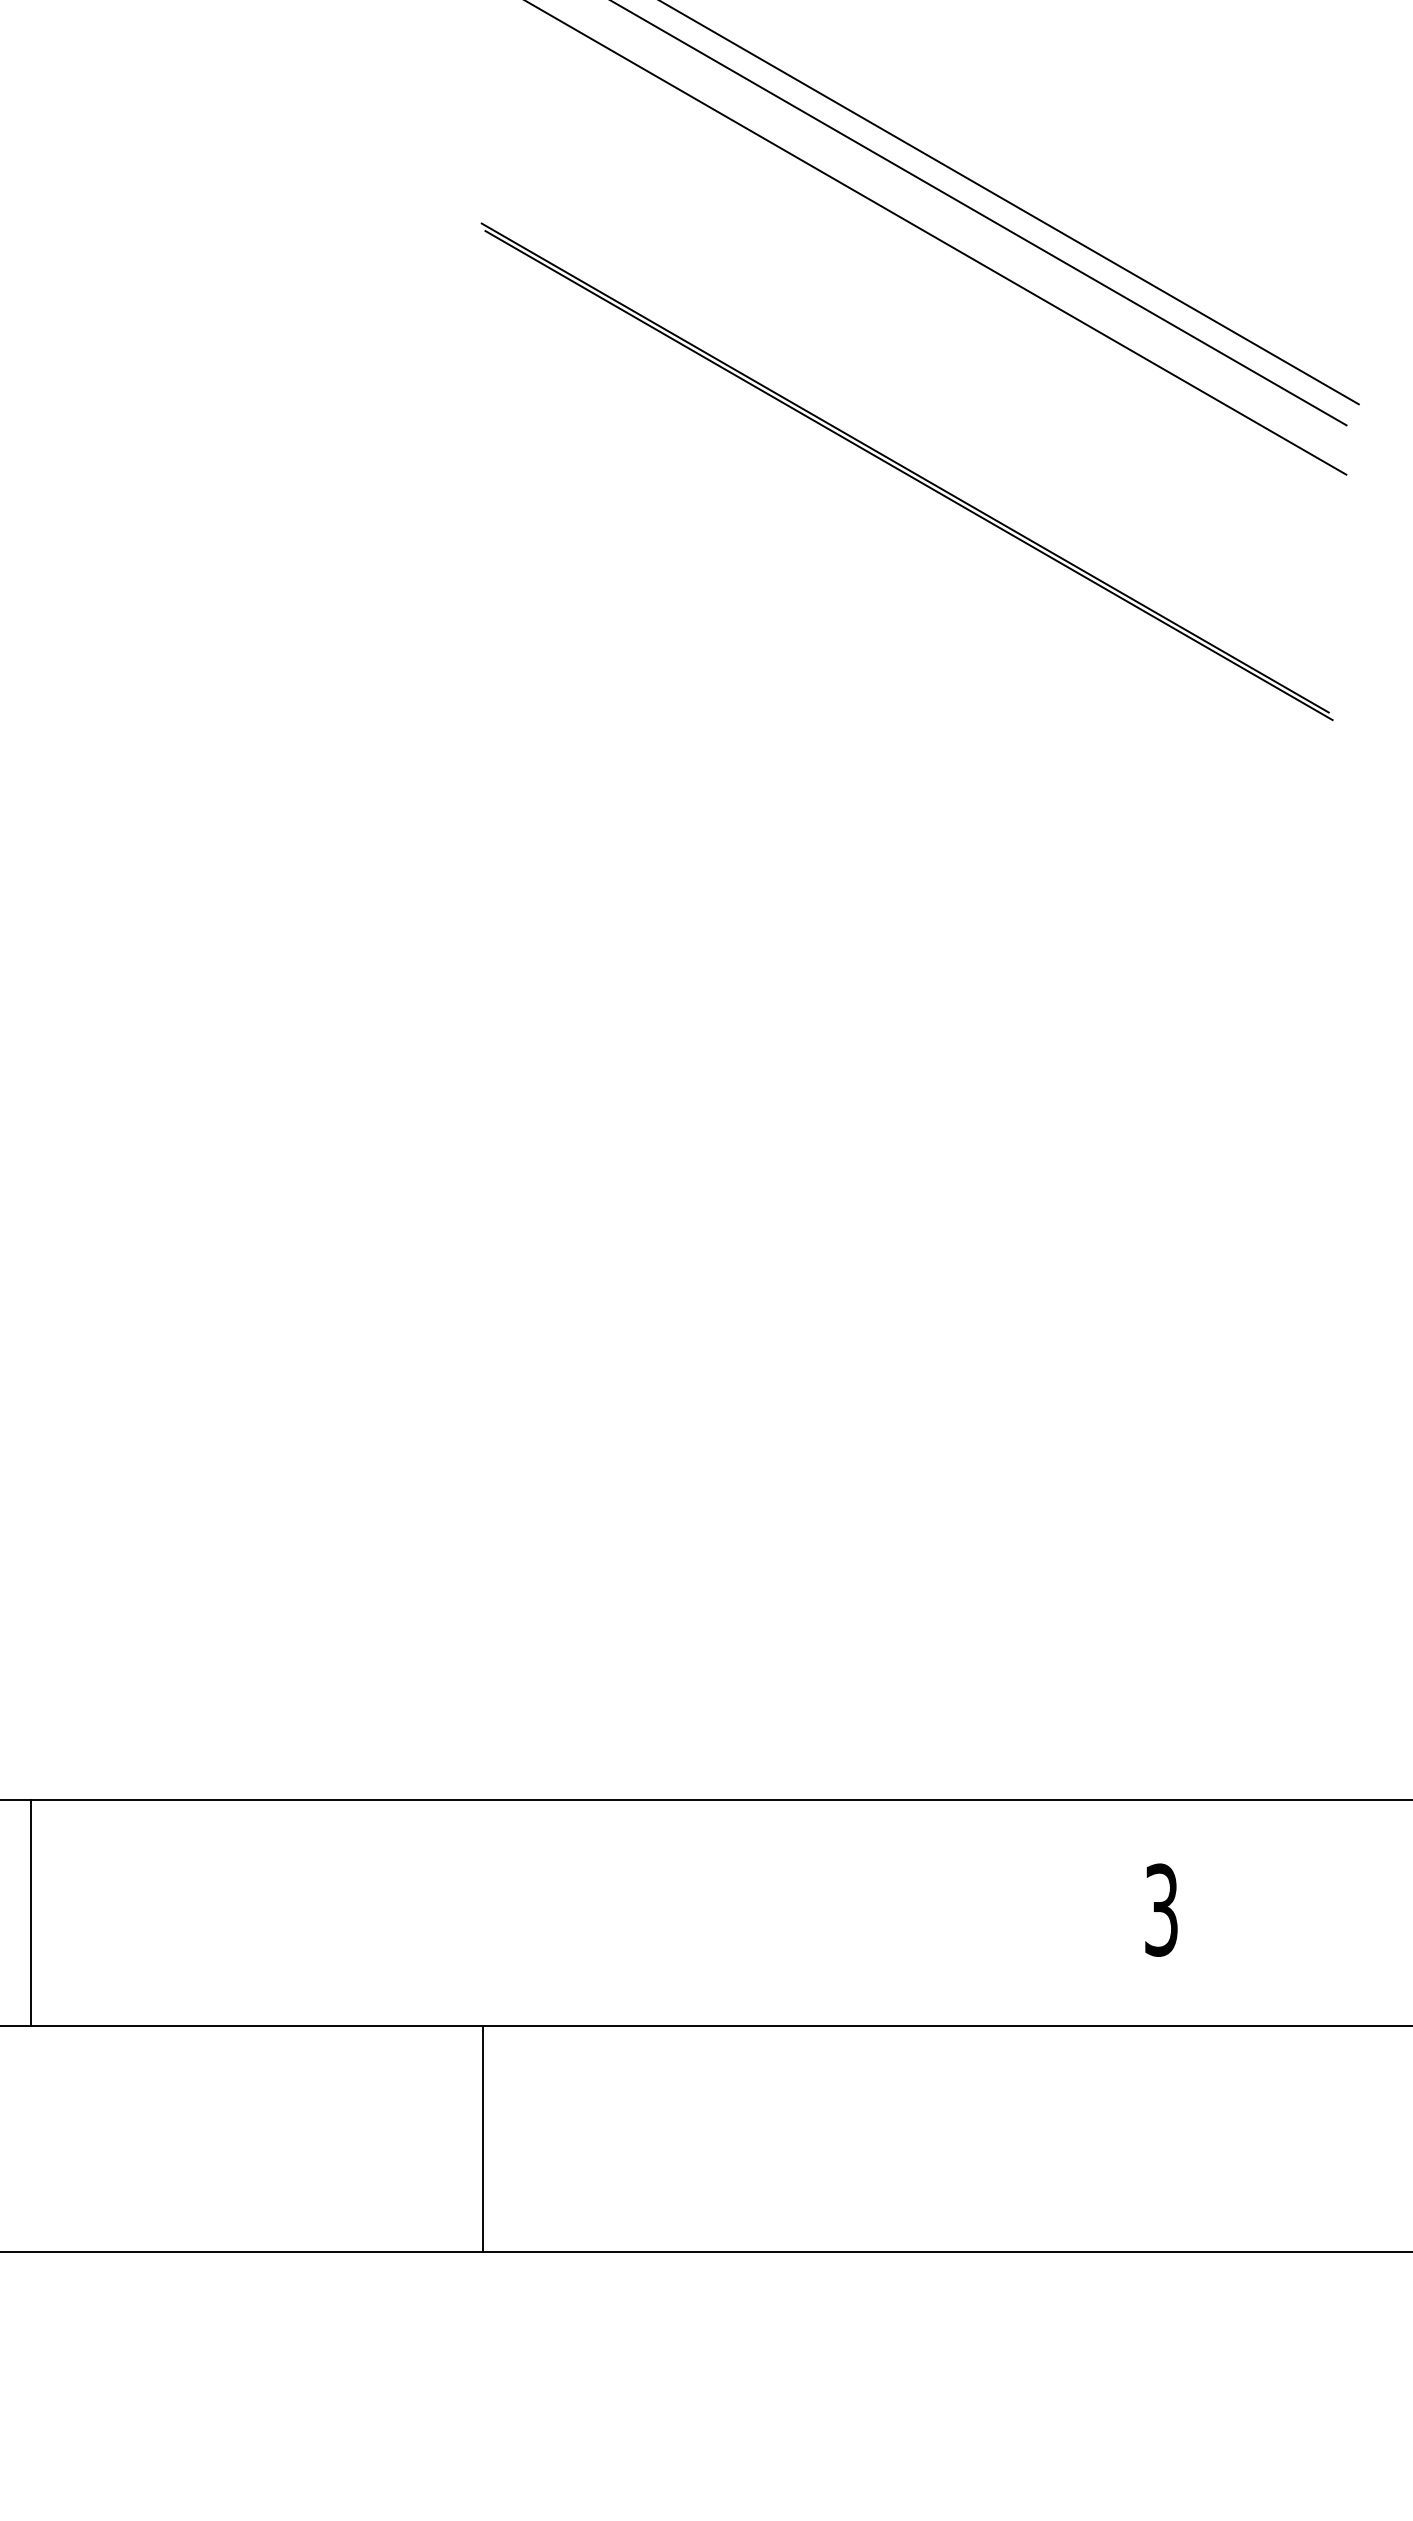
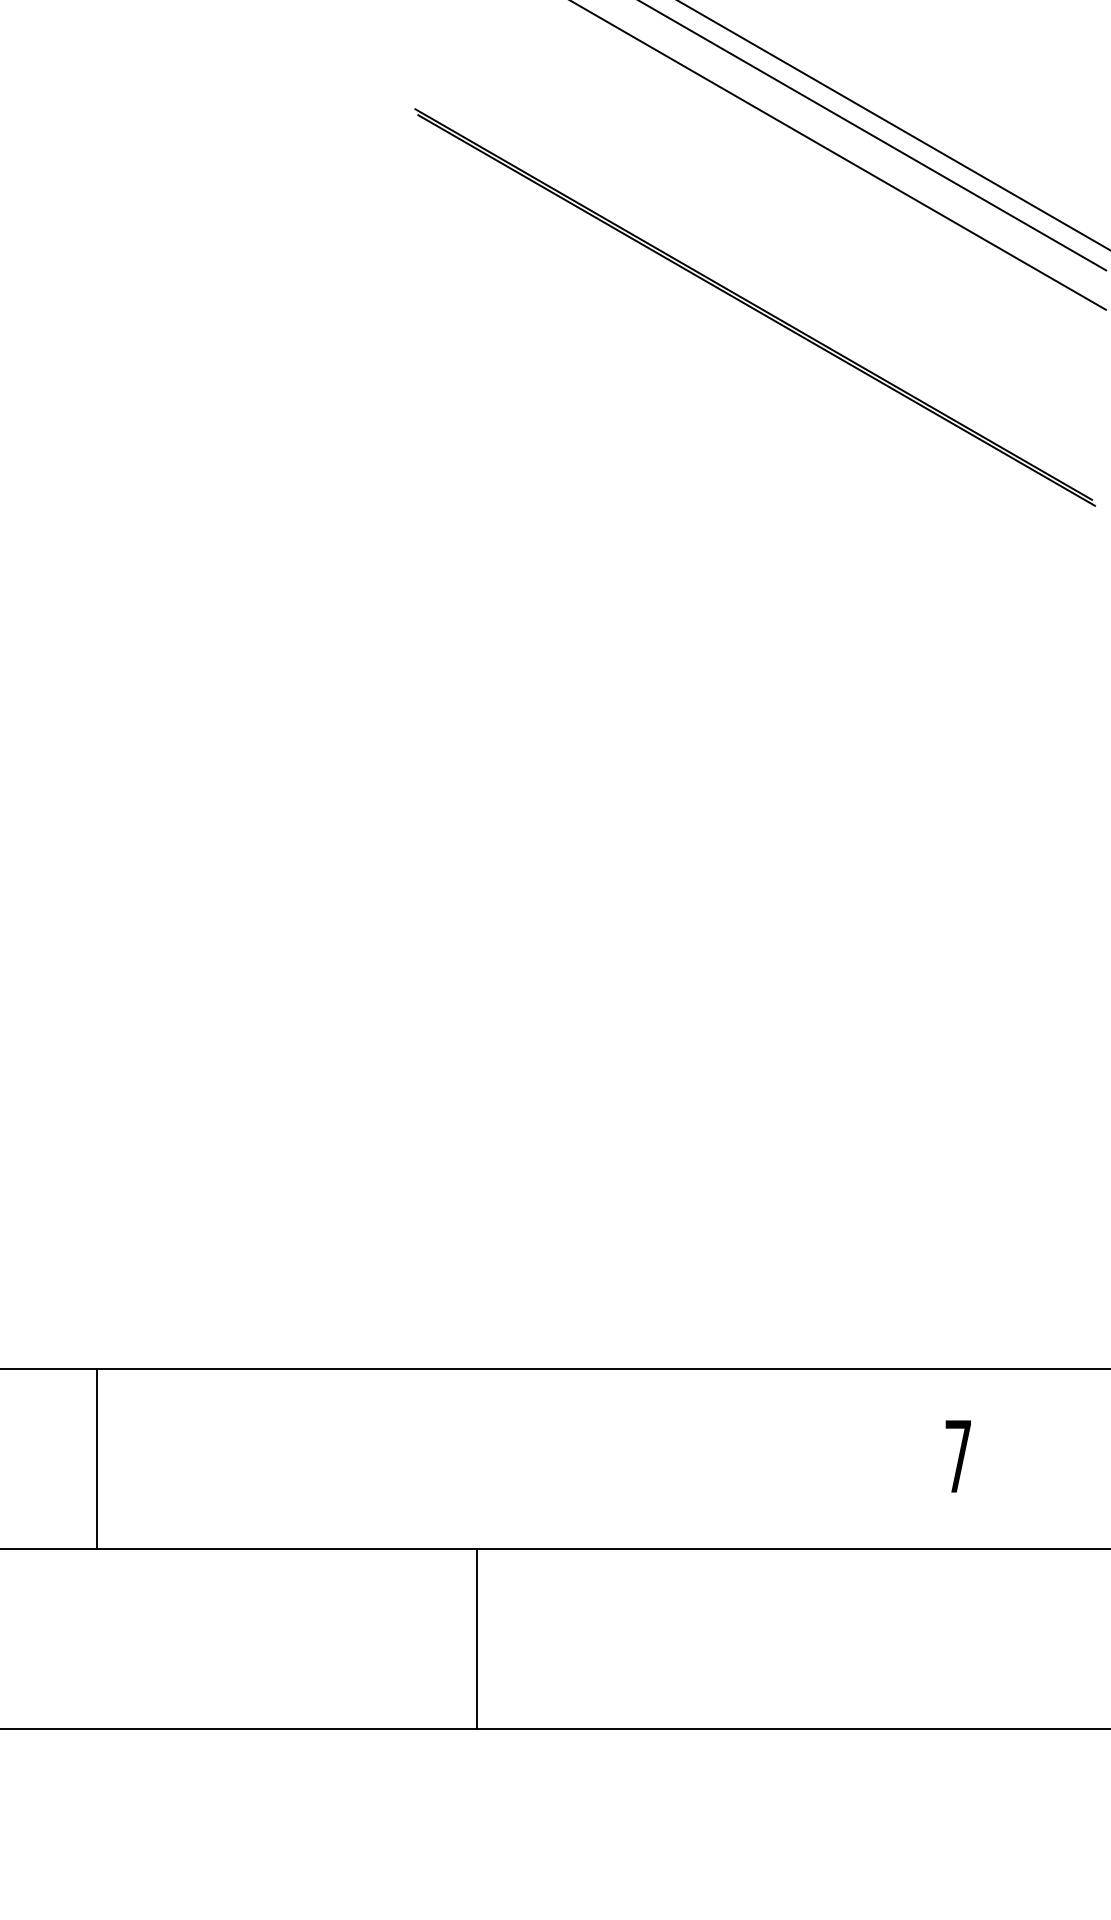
text: (1161, 1909) -> (958, 1455), 3 -> 7
line: (31, 1912) -> (97, 1458), moved
line: (482, 2138) -> (476, 1638), moved

